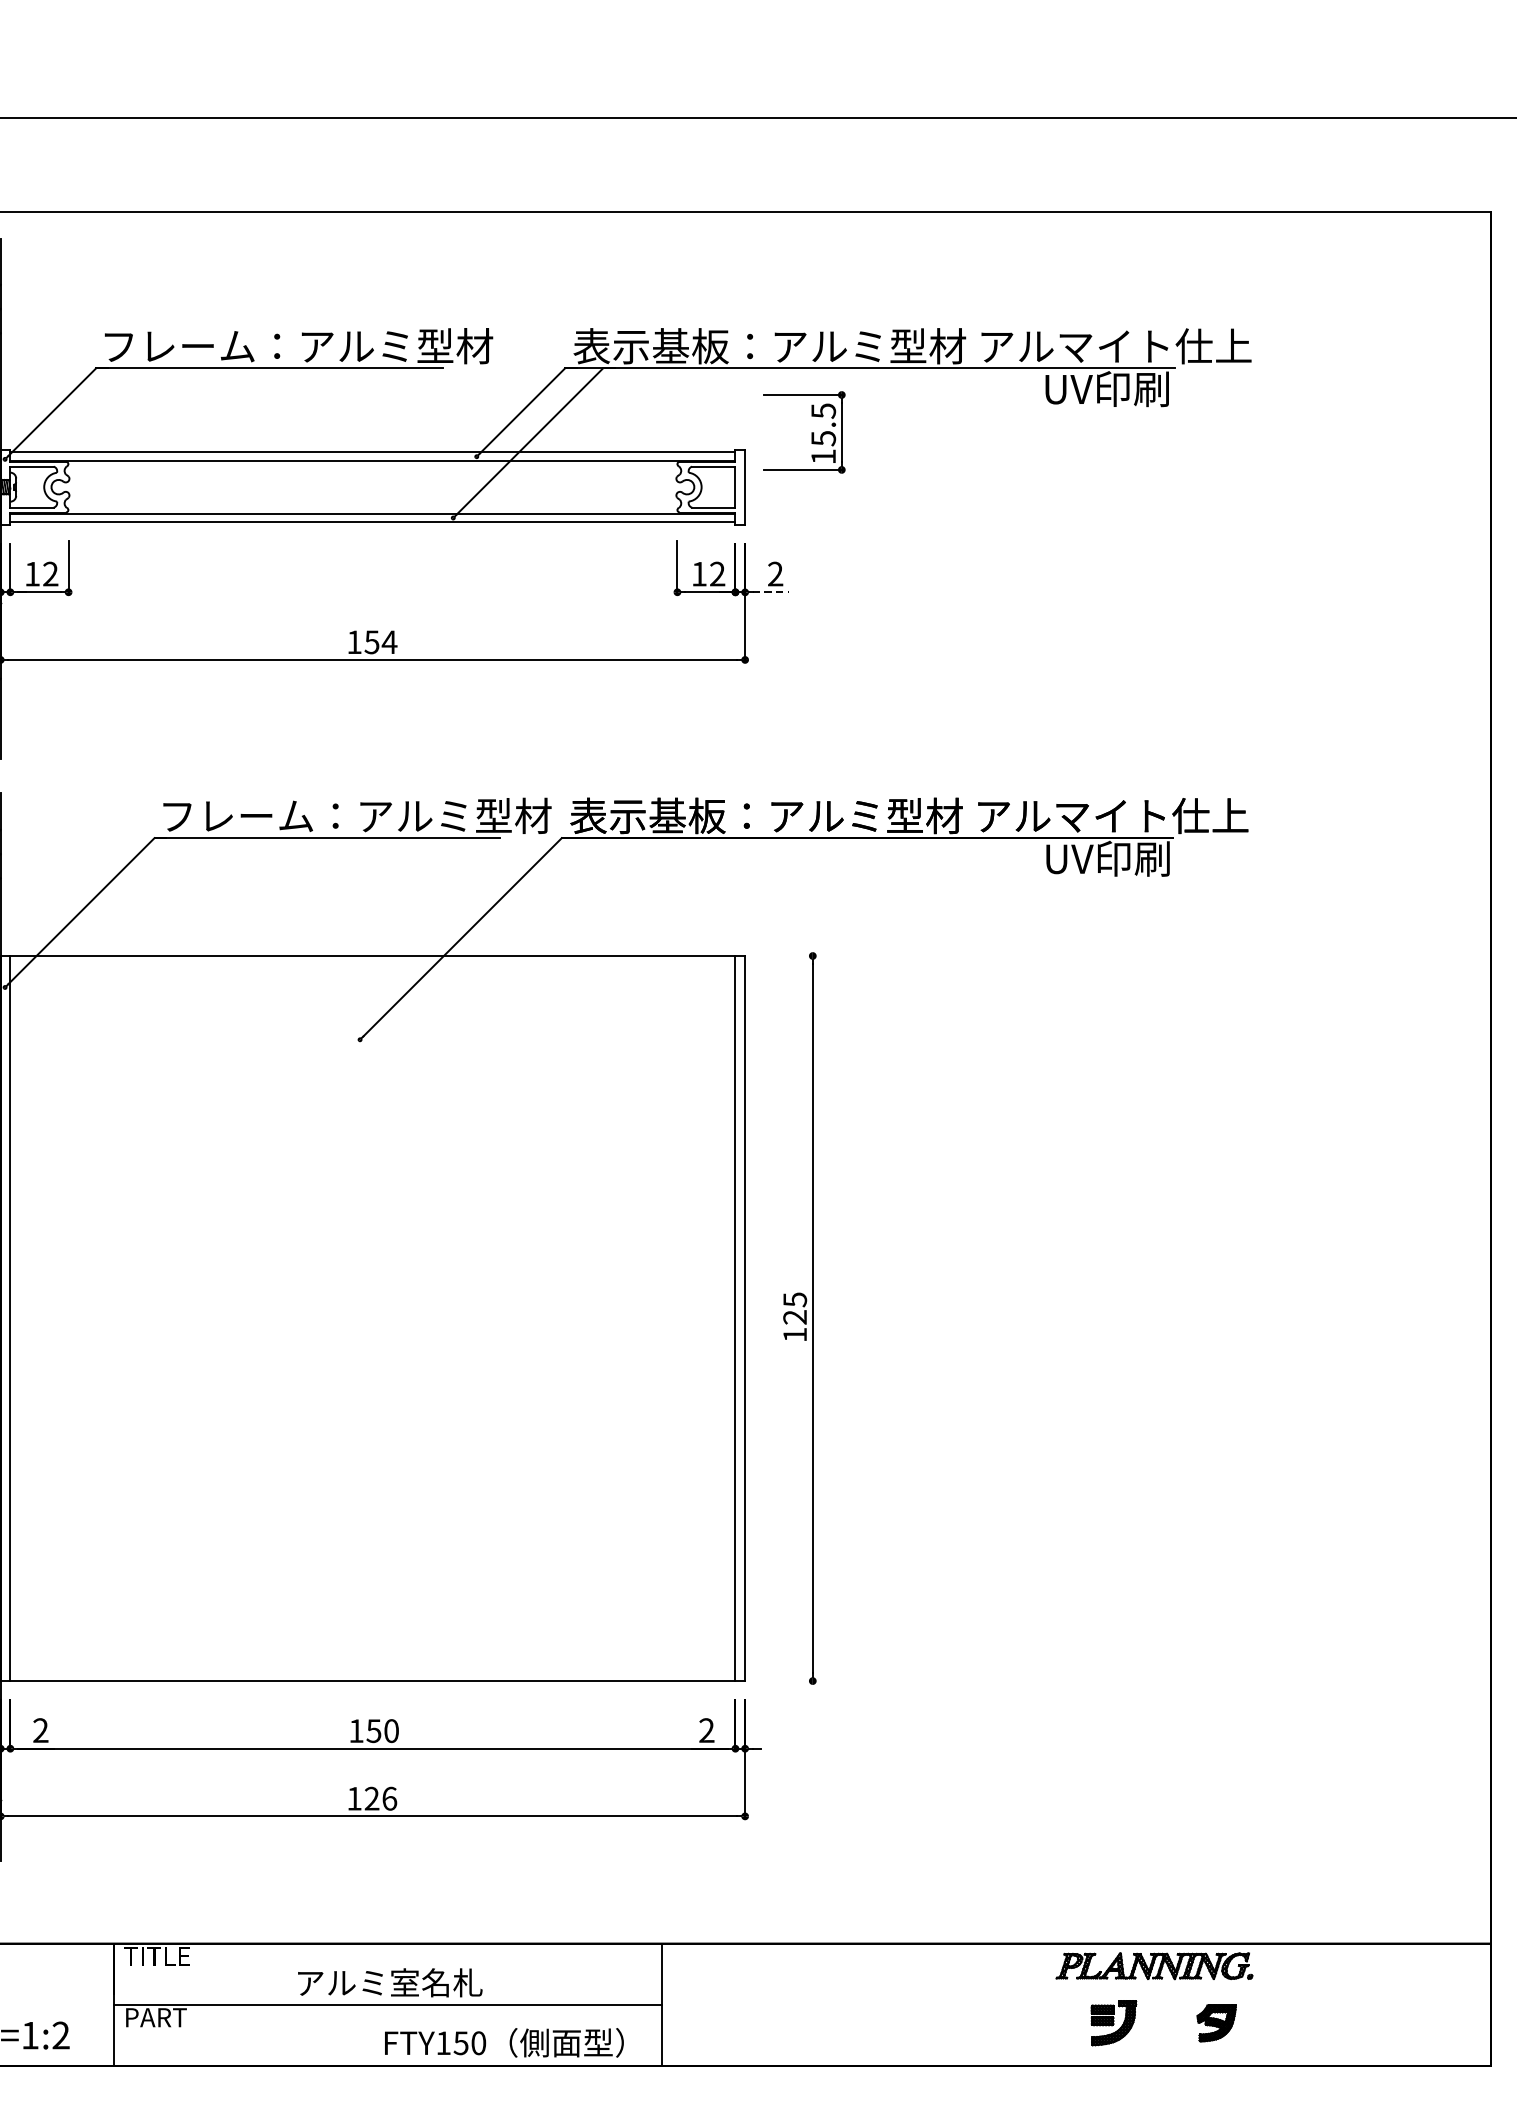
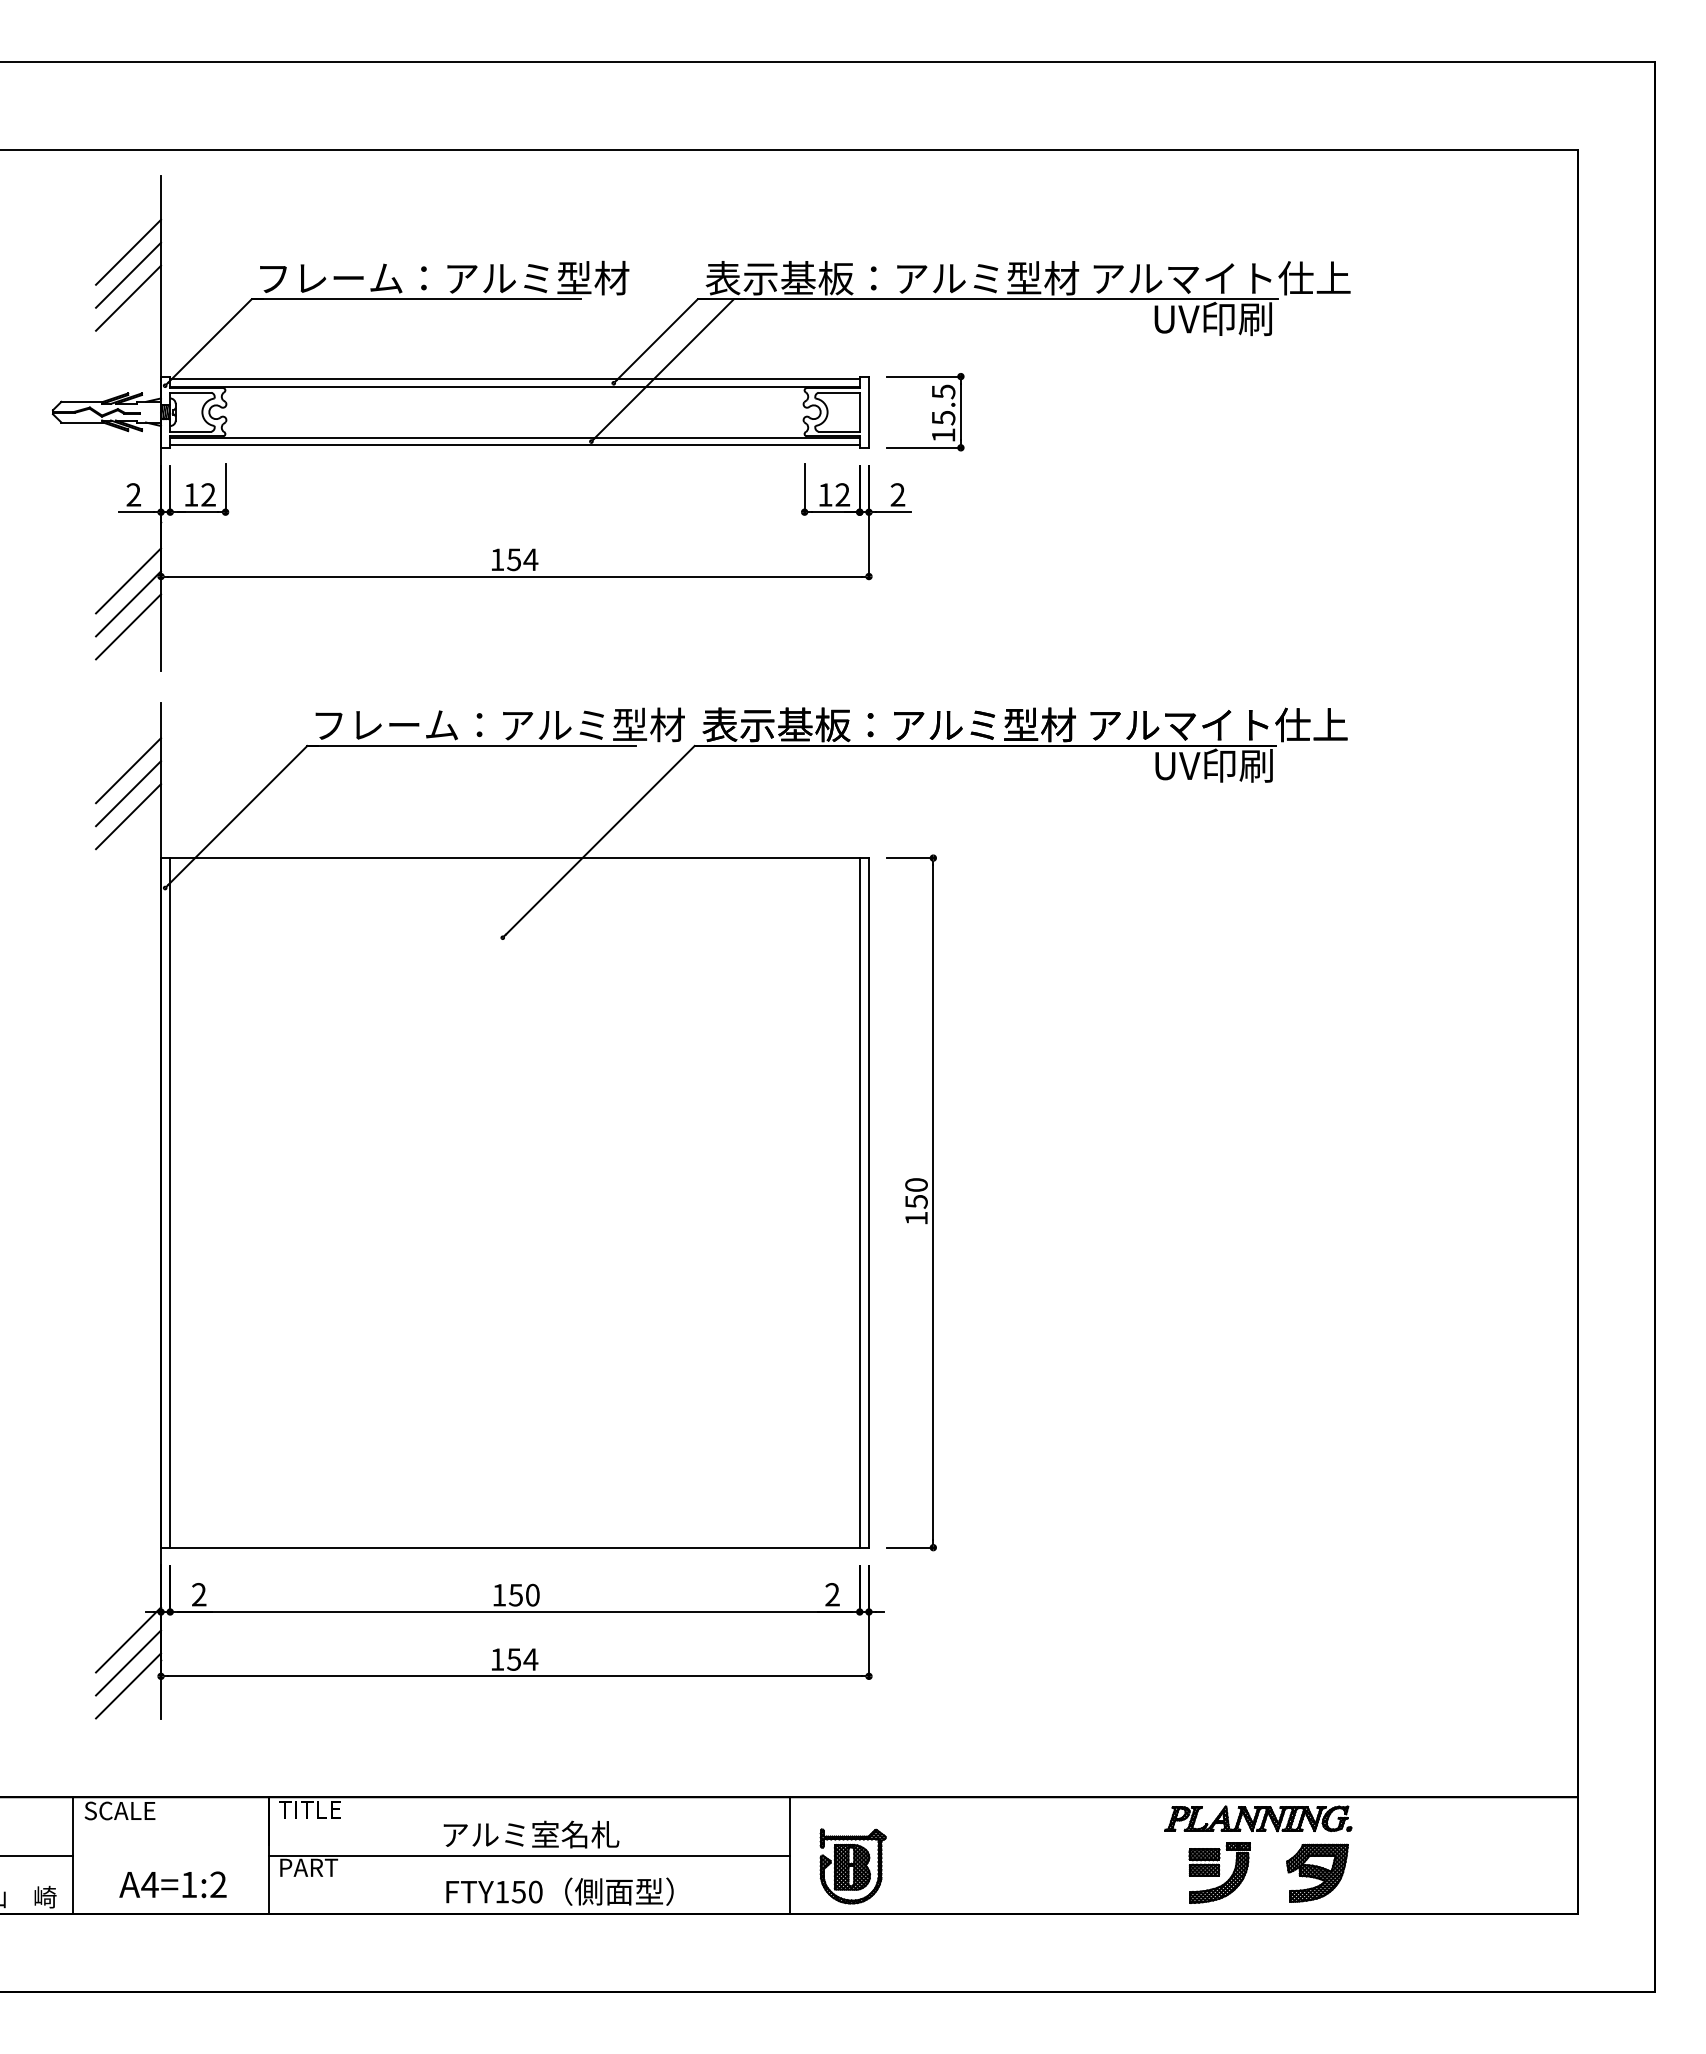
part: (811, 432) -> (932, 412), moved
line: (770, 592) -> (893, 512), dashed -> solid
line: (788, 956) -> (910, 858), added
text: (795, 1308) -> (916, 1193), 125 -> 150
line: (788, 1680) -> (910, 1547), added
text: (380, 1798) -> (522, 1659), 126 -> 154
part: (727, 2016) -> (852, 1866), added
part: (1113, 2022) -> (1219, 1872), size x1.43
part: (1216, 2022) -> (1317, 1872), size x1.67
text: (503, 2042) -> (559, 1891), moved

